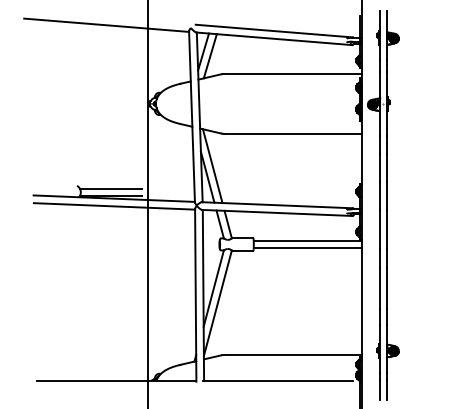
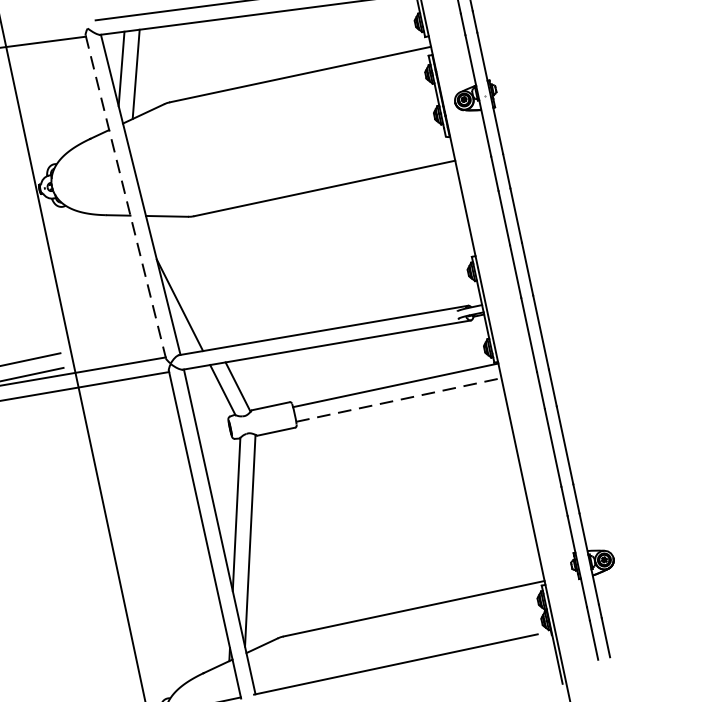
line: (192, 116) -> (126, 196), solid -> dashed
line: (212, 166) -> (184, 283), removed
line: (307, 248) -> (398, 400), solid -> dashed

